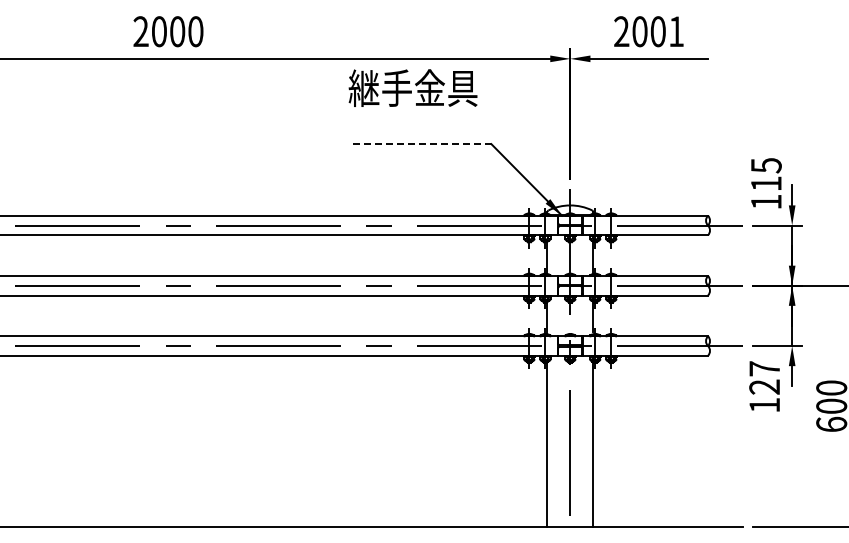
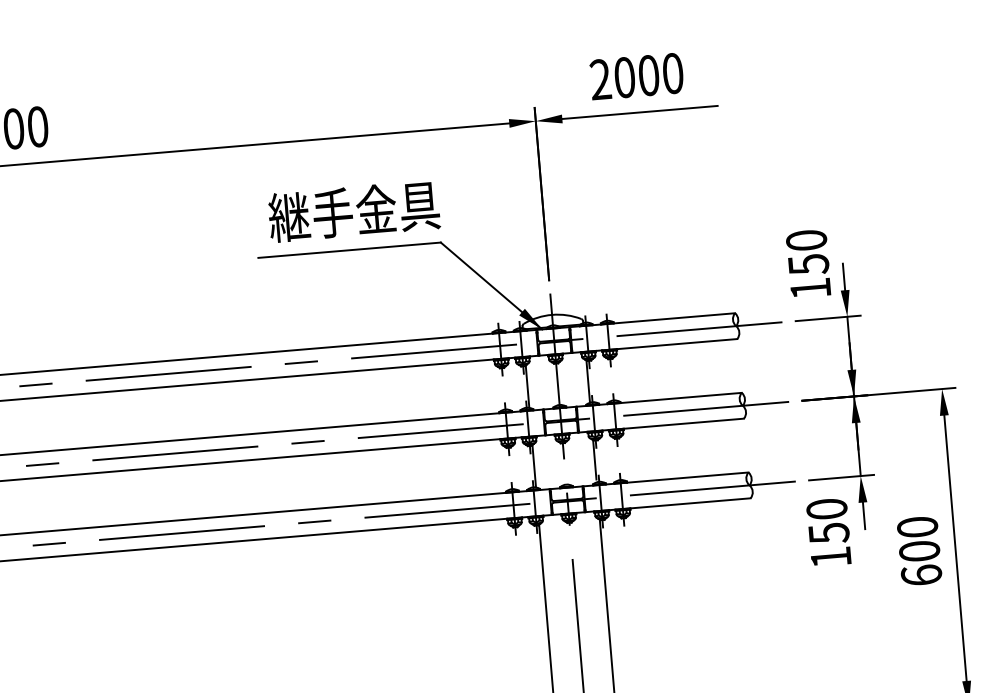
text: (676, 31) -> (673, 73), 2001 -> 2000
text: (412, 87) -> (353, 210), moved
line: (422, 144) -> (349, 250), dashed -> solid
text: (765, 174) -> (806, 252), 115 -> 150
text: (764, 378) -> (827, 522), 127 -> 150

